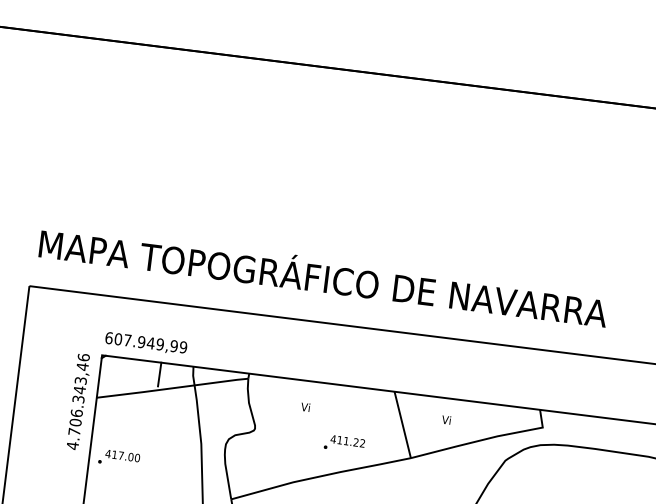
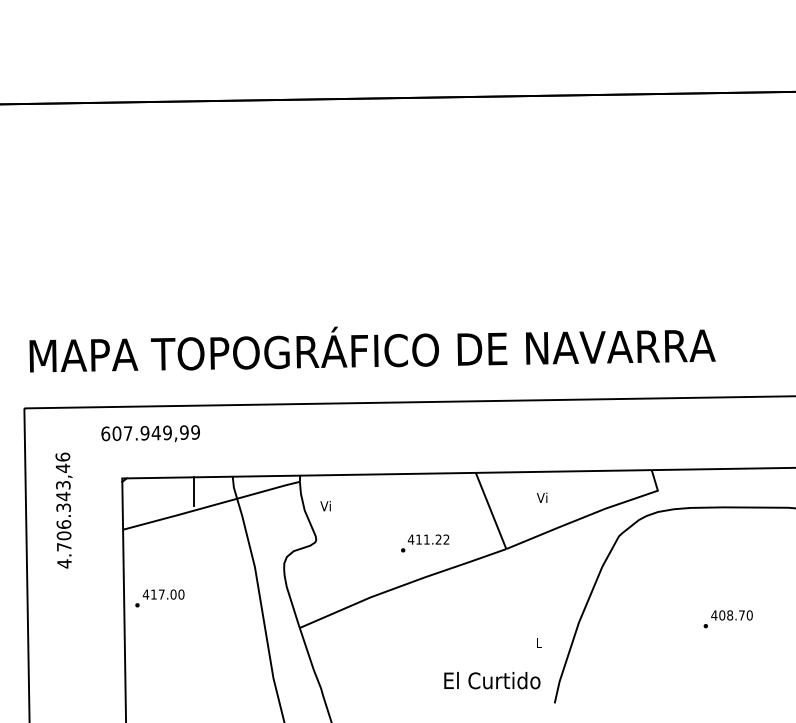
text: (146, 343) -> (150, 433), moved
text: (78, 401) -> (63, 510), moved
text: (305, 407) -> (325, 506), moved

